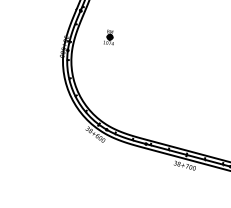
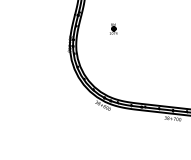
part: (109, 36) -> (113, 28), moved

